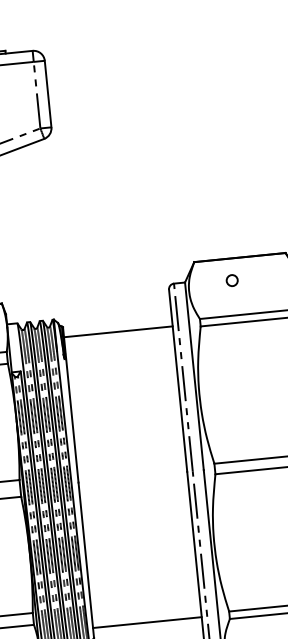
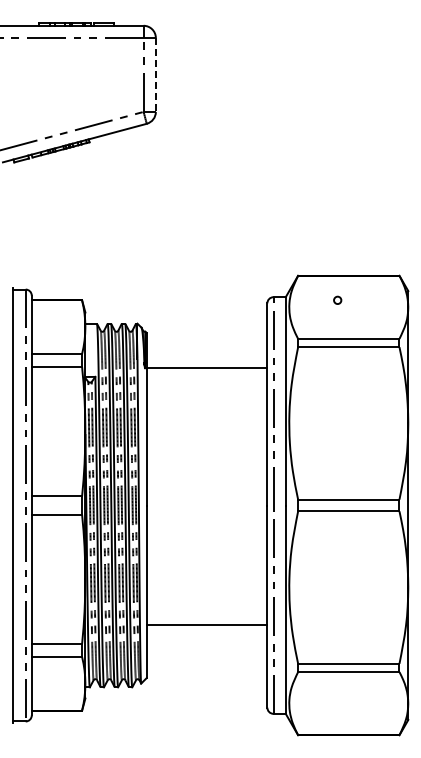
line: (47, 94) -> (155, 75), solid -> dashed
circle: (231, 280) -> (337, 300), size x0.6
line: (117, 332) -> (206, 368), moved
line: (146, 622) -> (206, 624), moved

